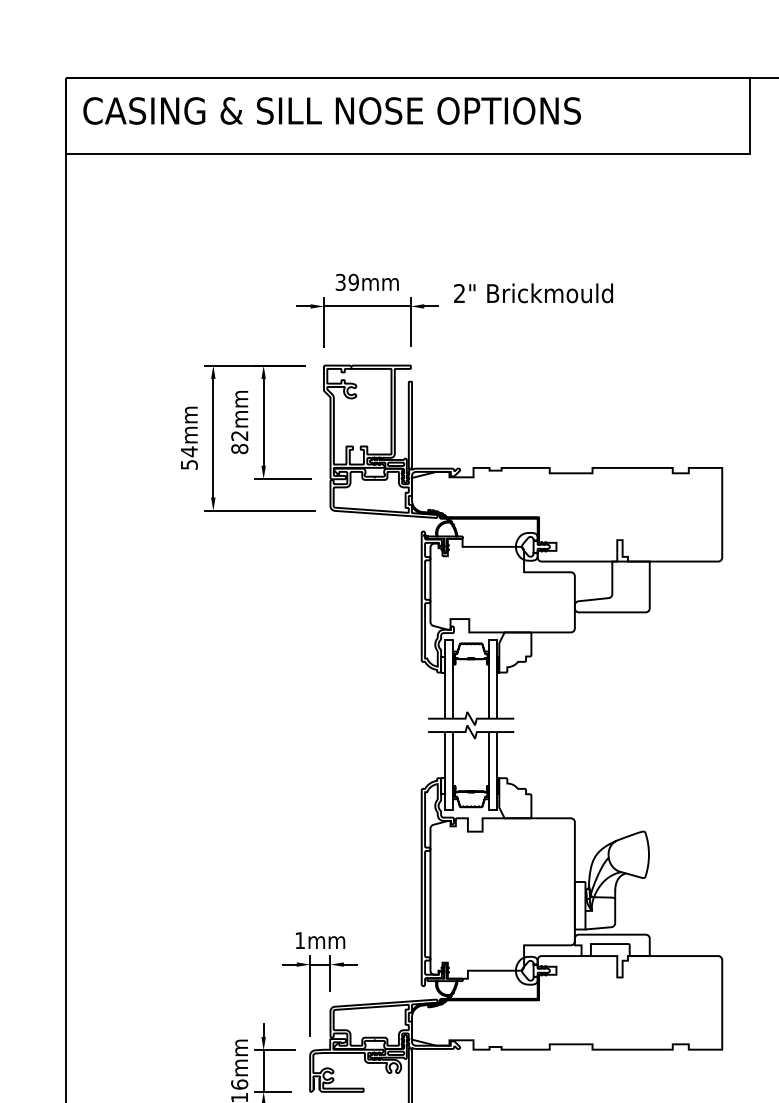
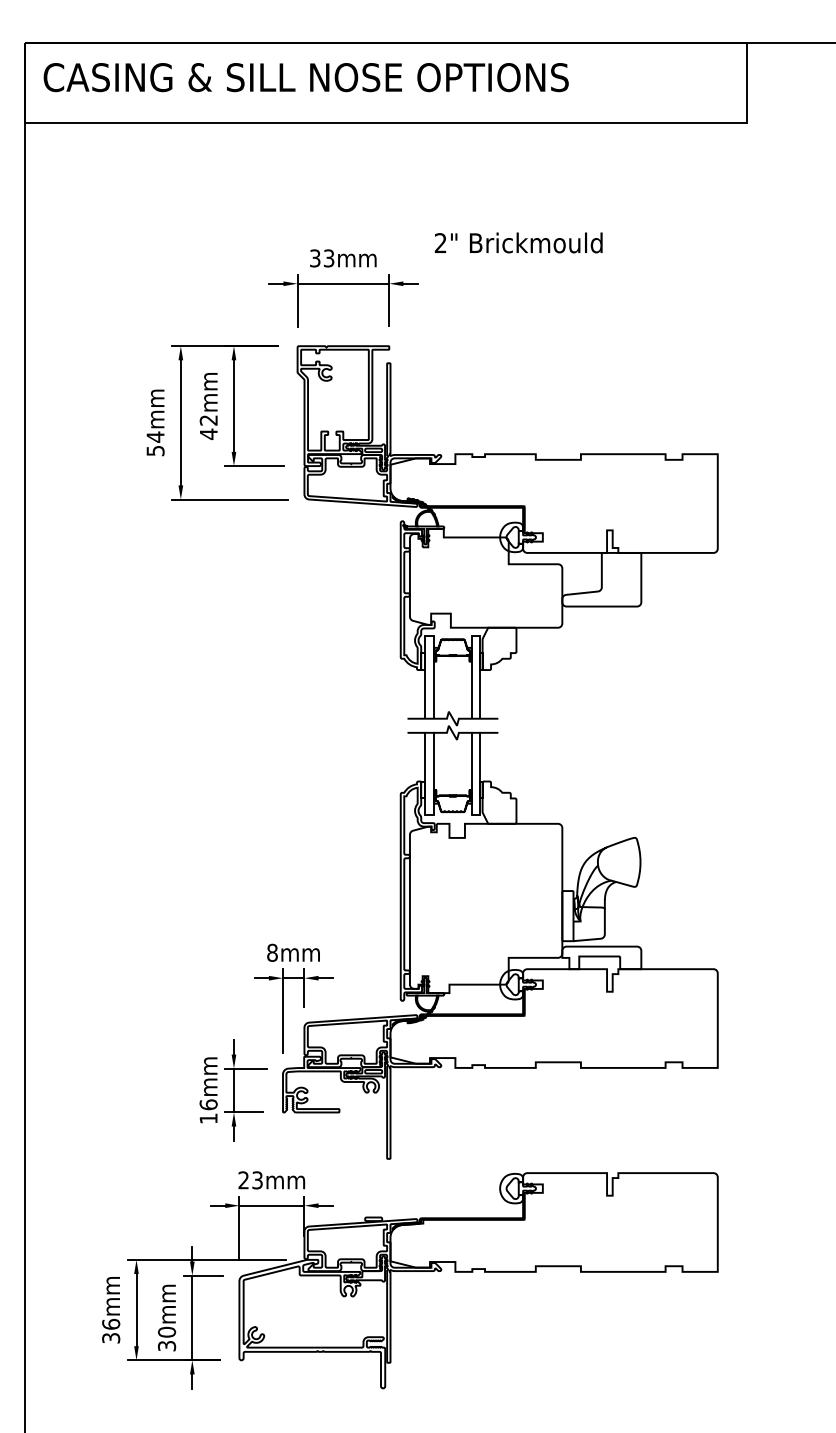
text: (353, 282) -> (328, 258), 39mm -> 33mm
text: (533, 292) -> (518, 242), moved
text: (239, 449) -> (208, 434), 82mm -> 42mm
text: (300, 940) -> (272, 952), 1mm -> 8mm

